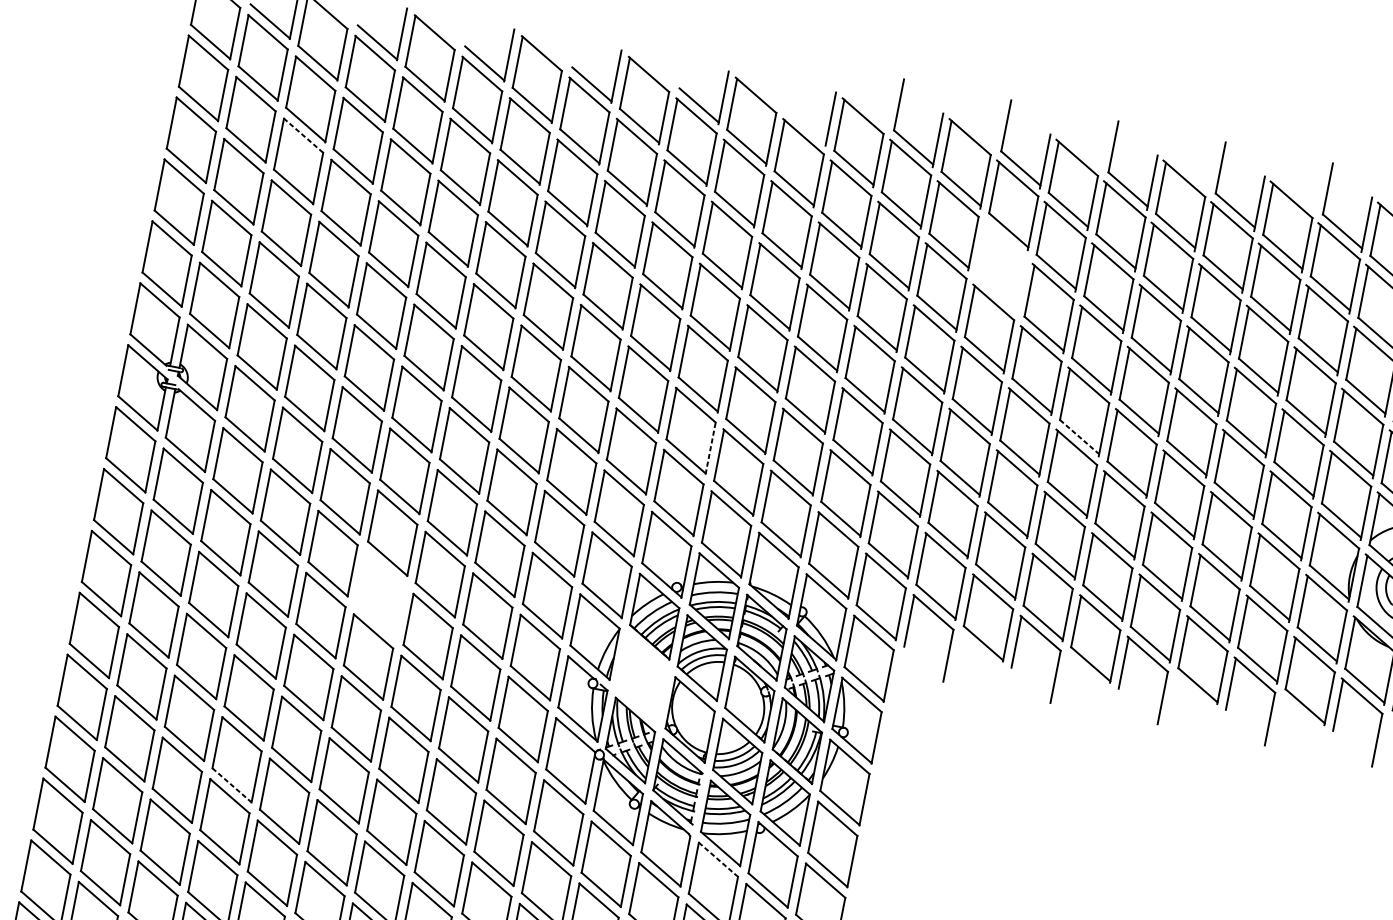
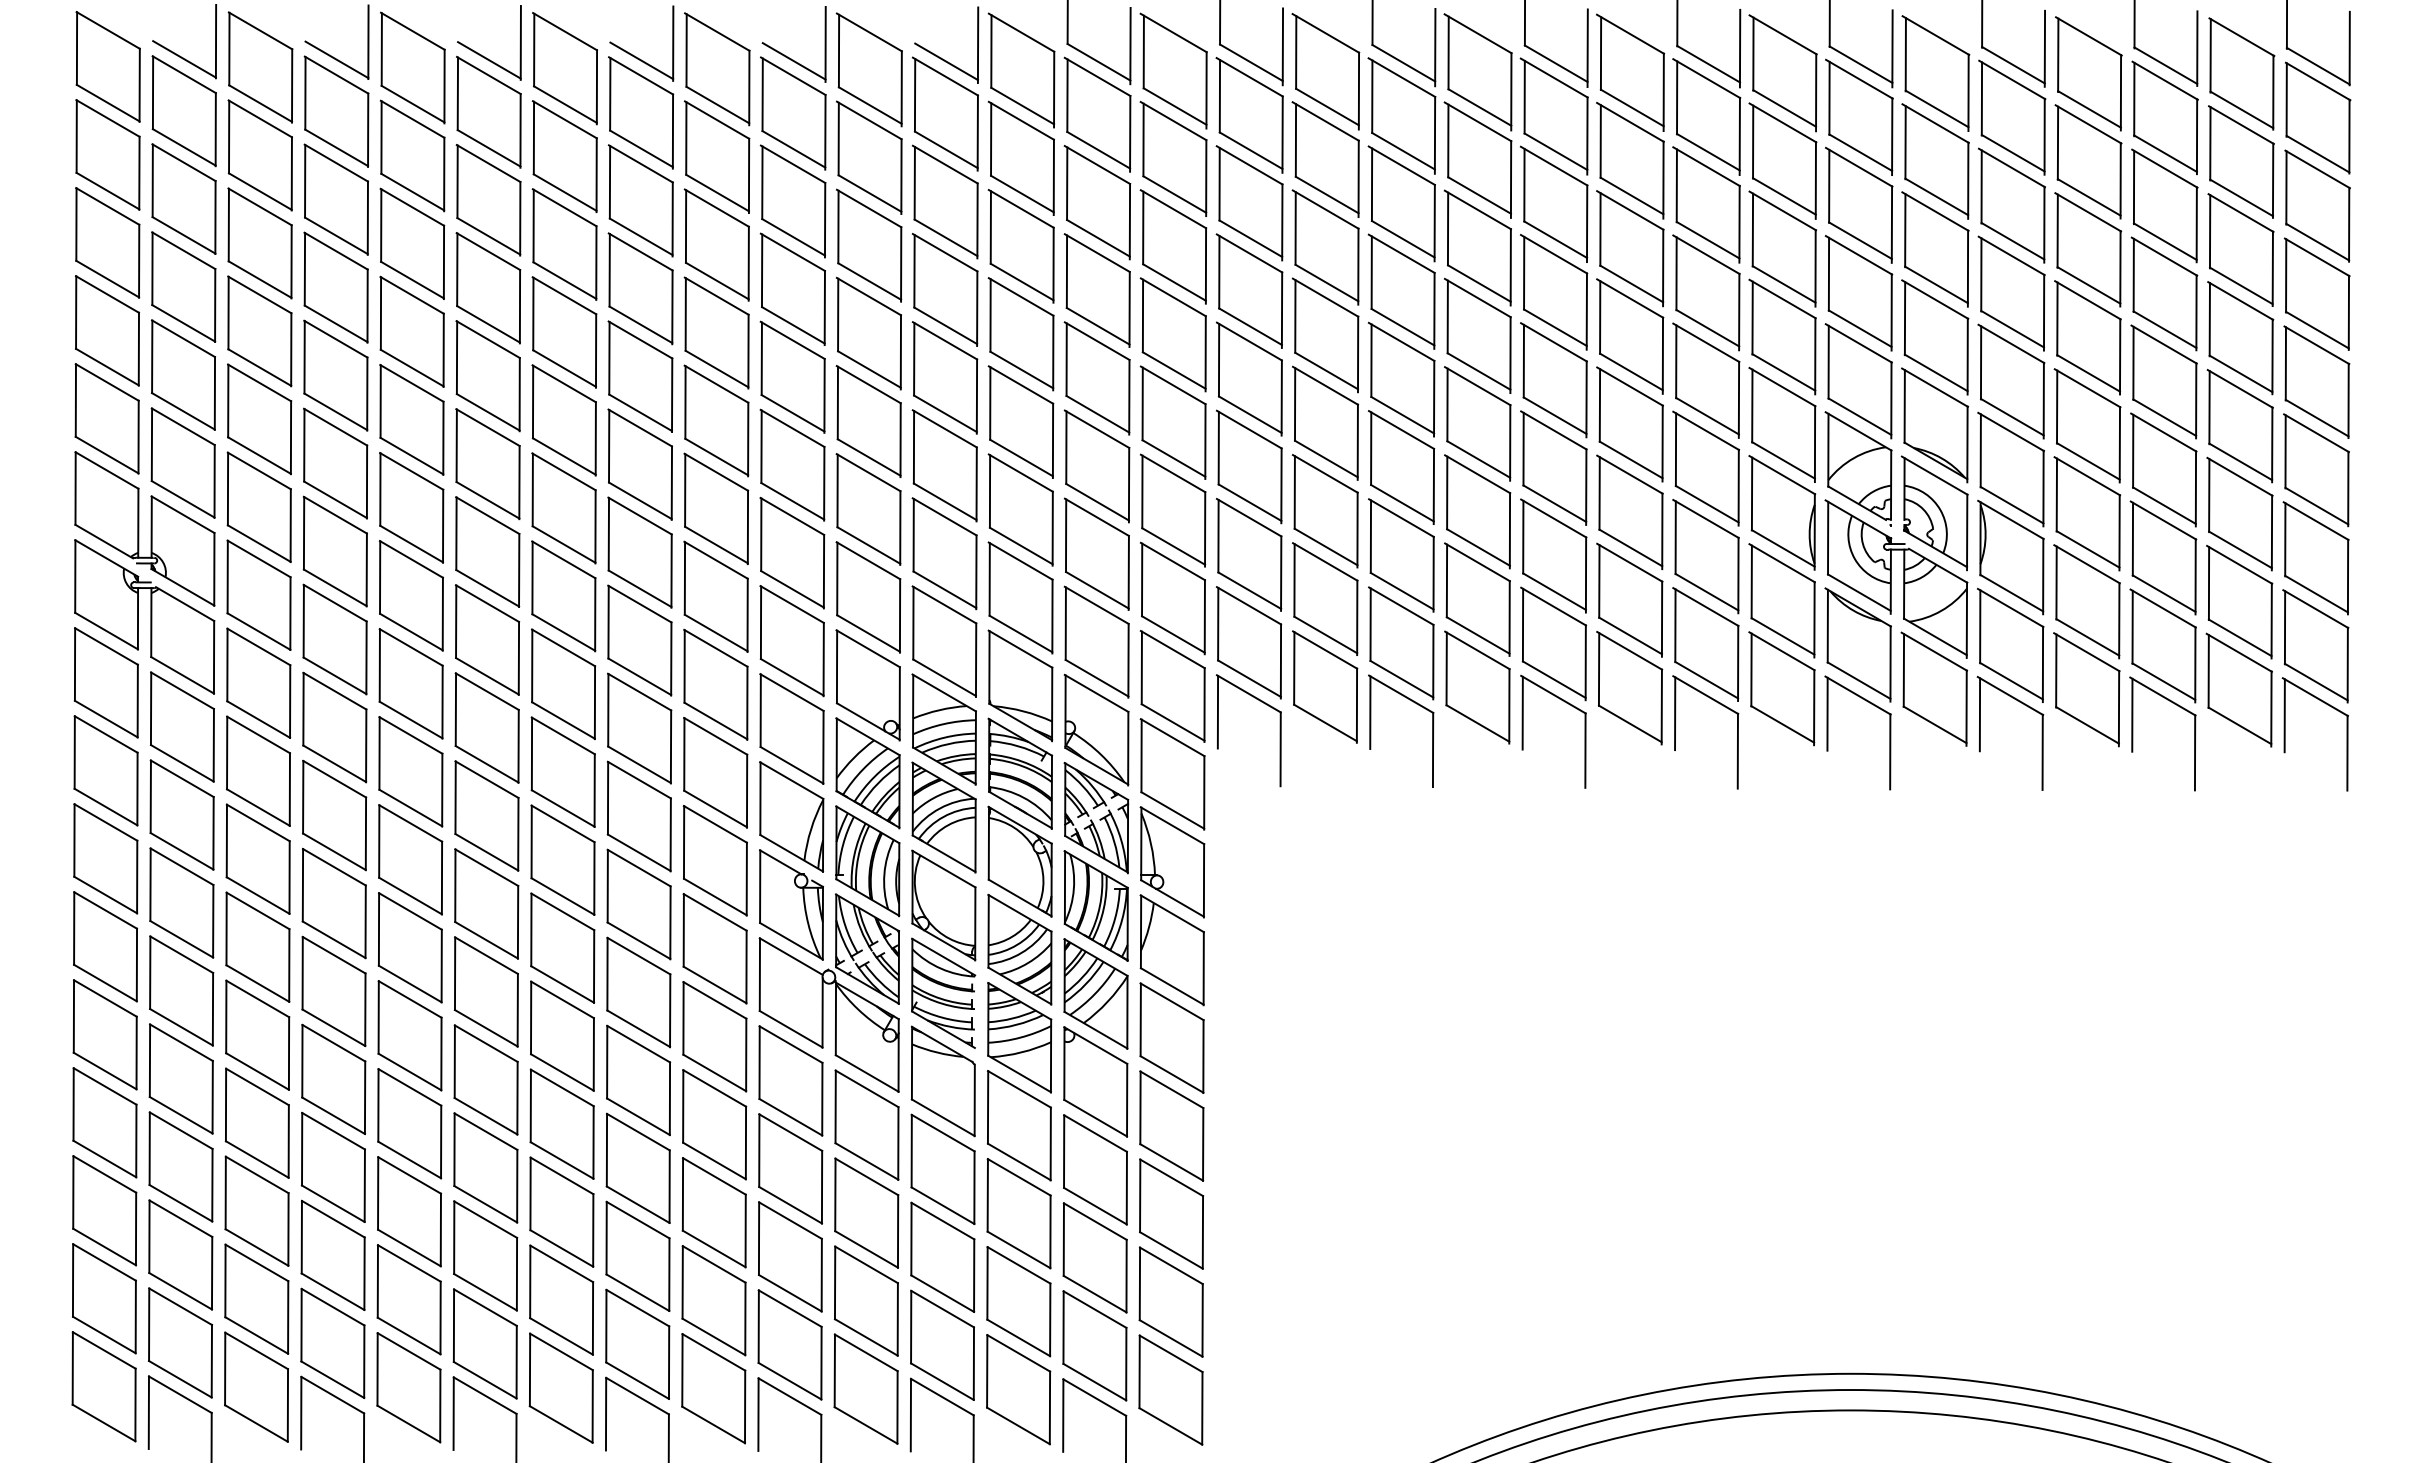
line: (806, 126) -> (946, 61), added
line: (303, 135) -> (260, 206), dashed -> solid
part: (1000, 267) -> (1249, 203), added
line: (1080, 437) -> (1403, 415), dashed -> solid
line: (710, 448) -> (900, 528), dashed -> solid
part: (380, 594) -> (486, 815), added
part: (642, 678) -> (867, 861), added
line: (232, 786) -> (334, 1116), dashed -> solid
line: (718, 859) -> (1019, 1089), dashed -> solid

